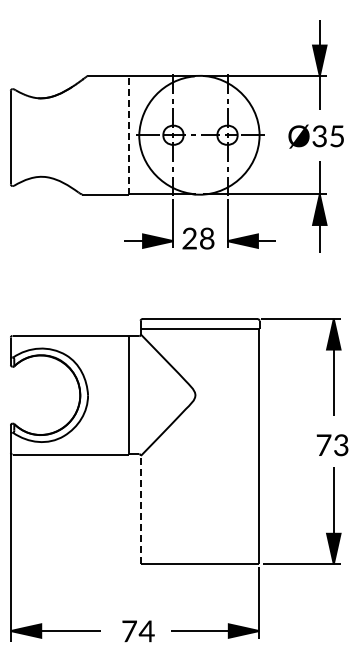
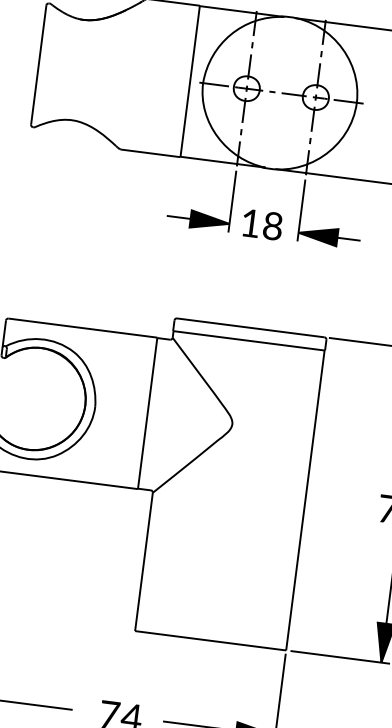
line: (129, 134) -> (190, 80), dashed -> solid
text: (189, 238) -> (250, 223), 28 -> 18
line: (140, 509) -> (143, 561), dashed -> solid

